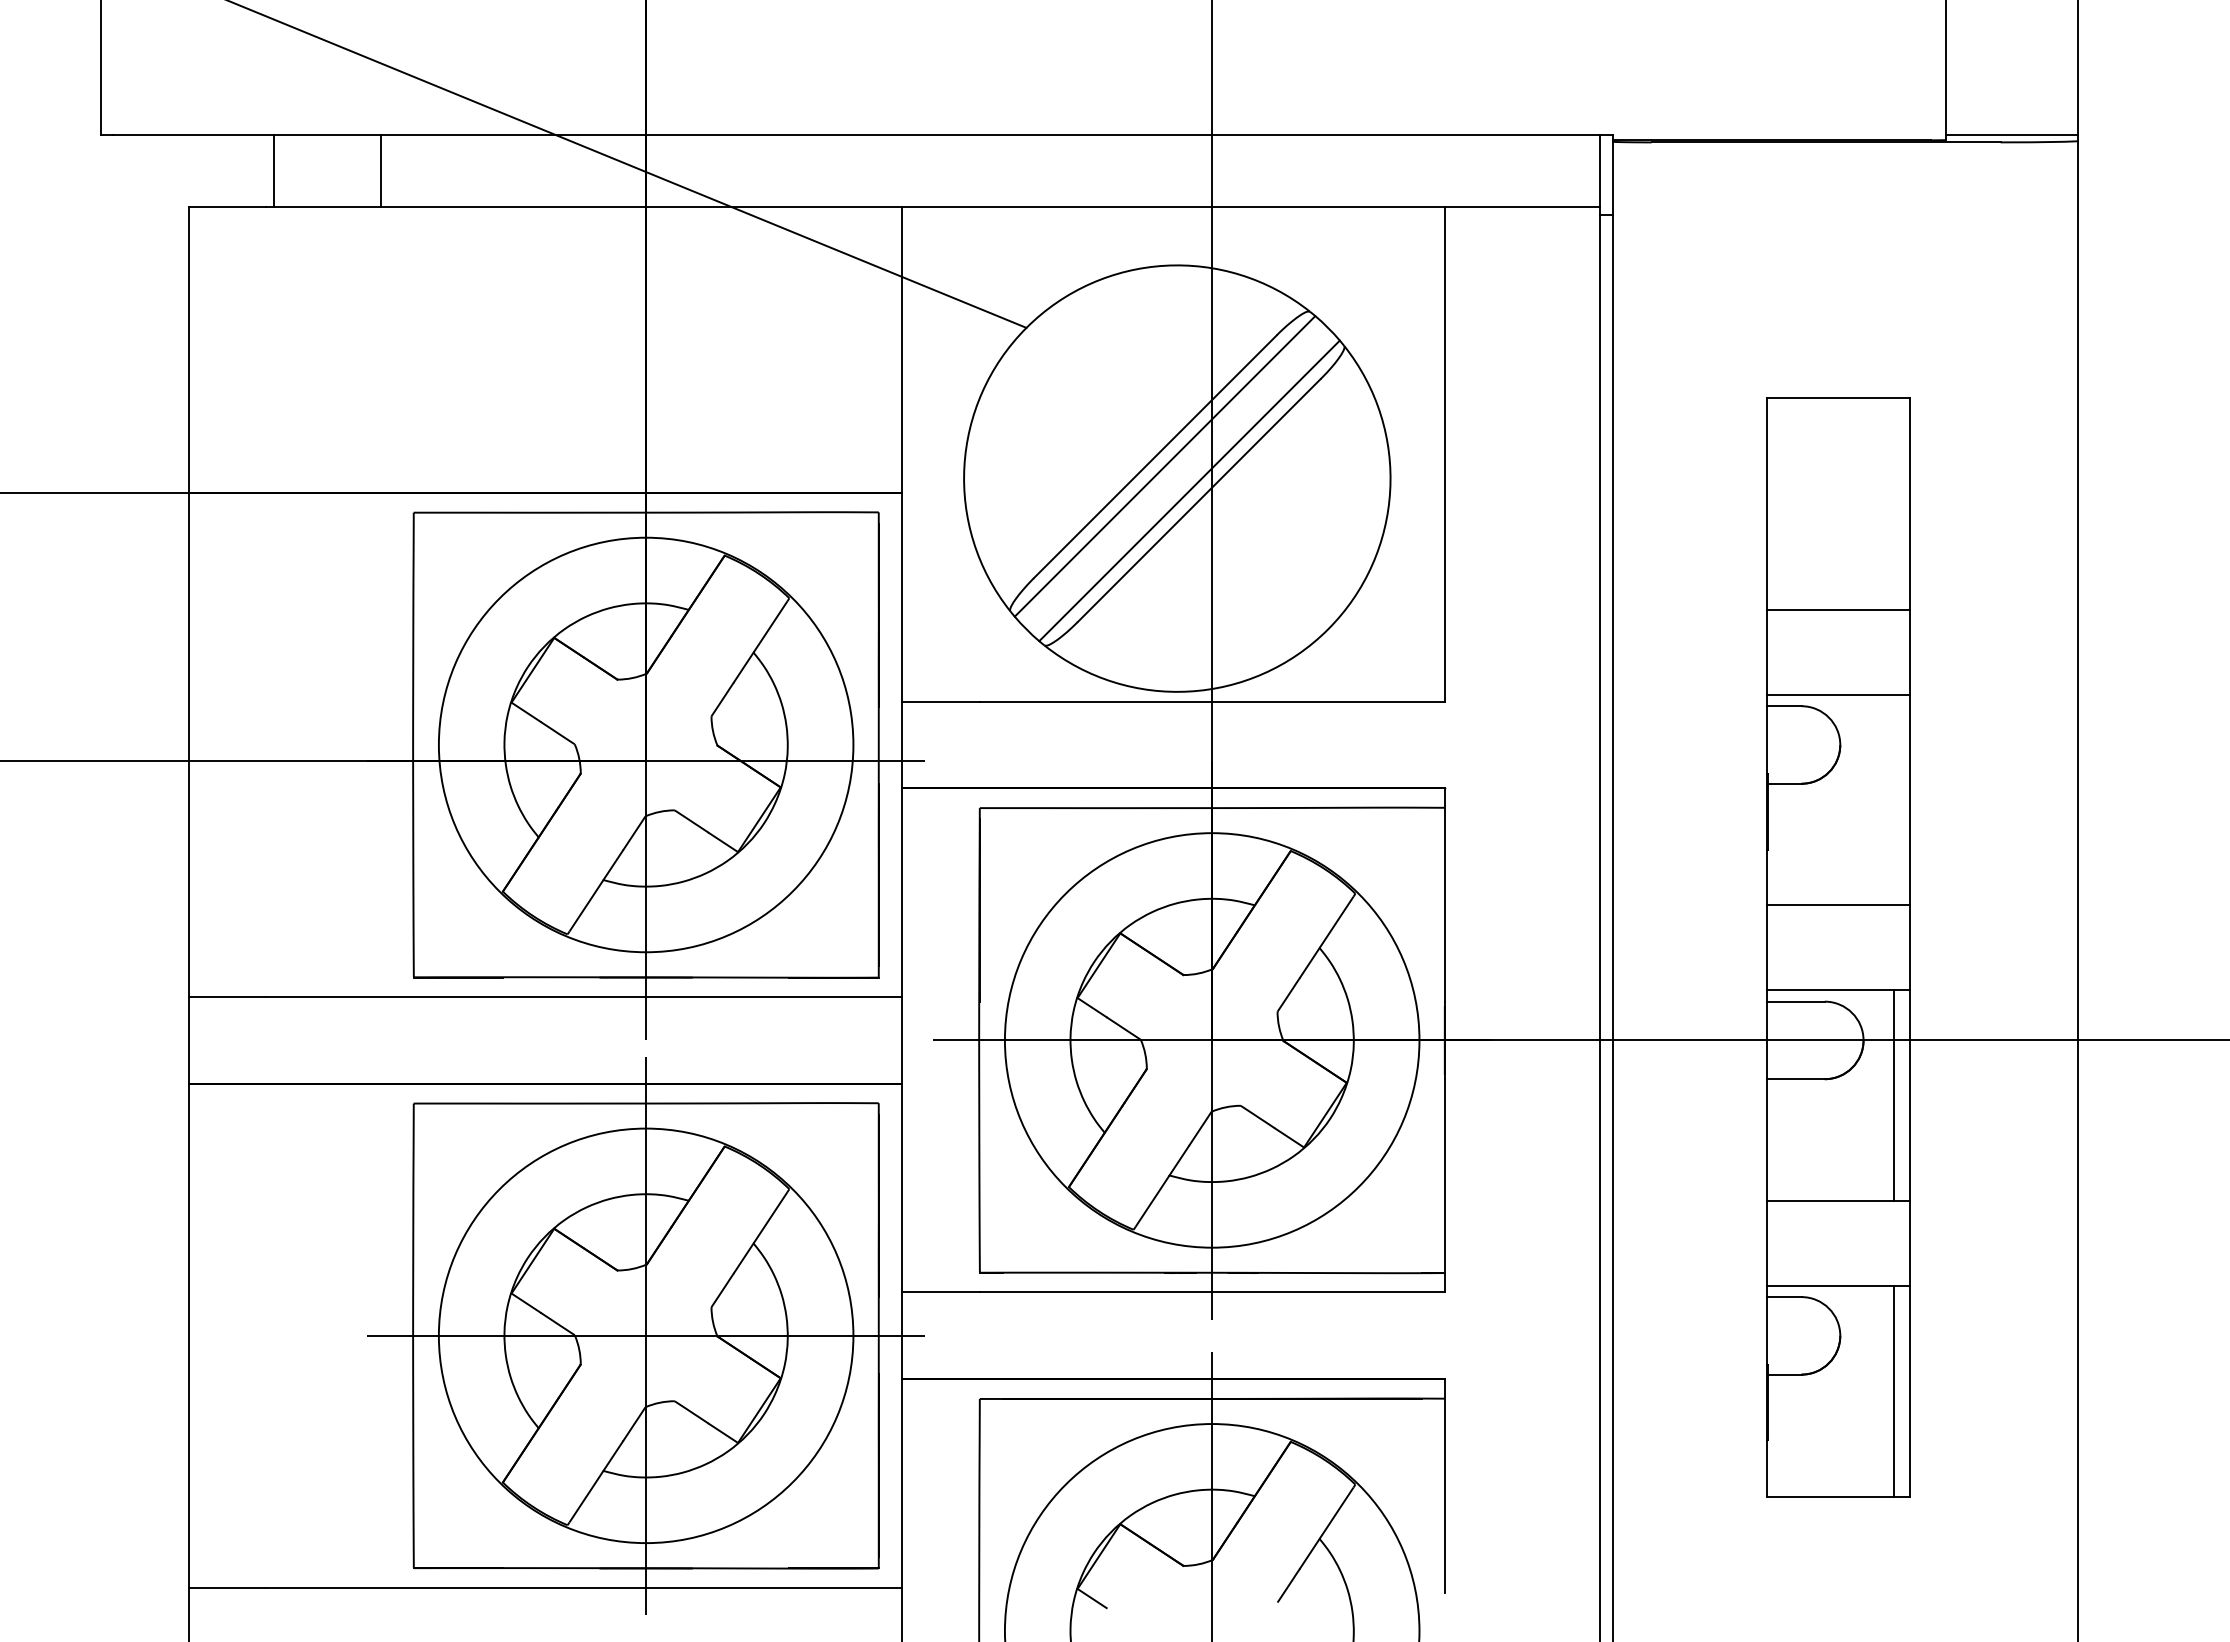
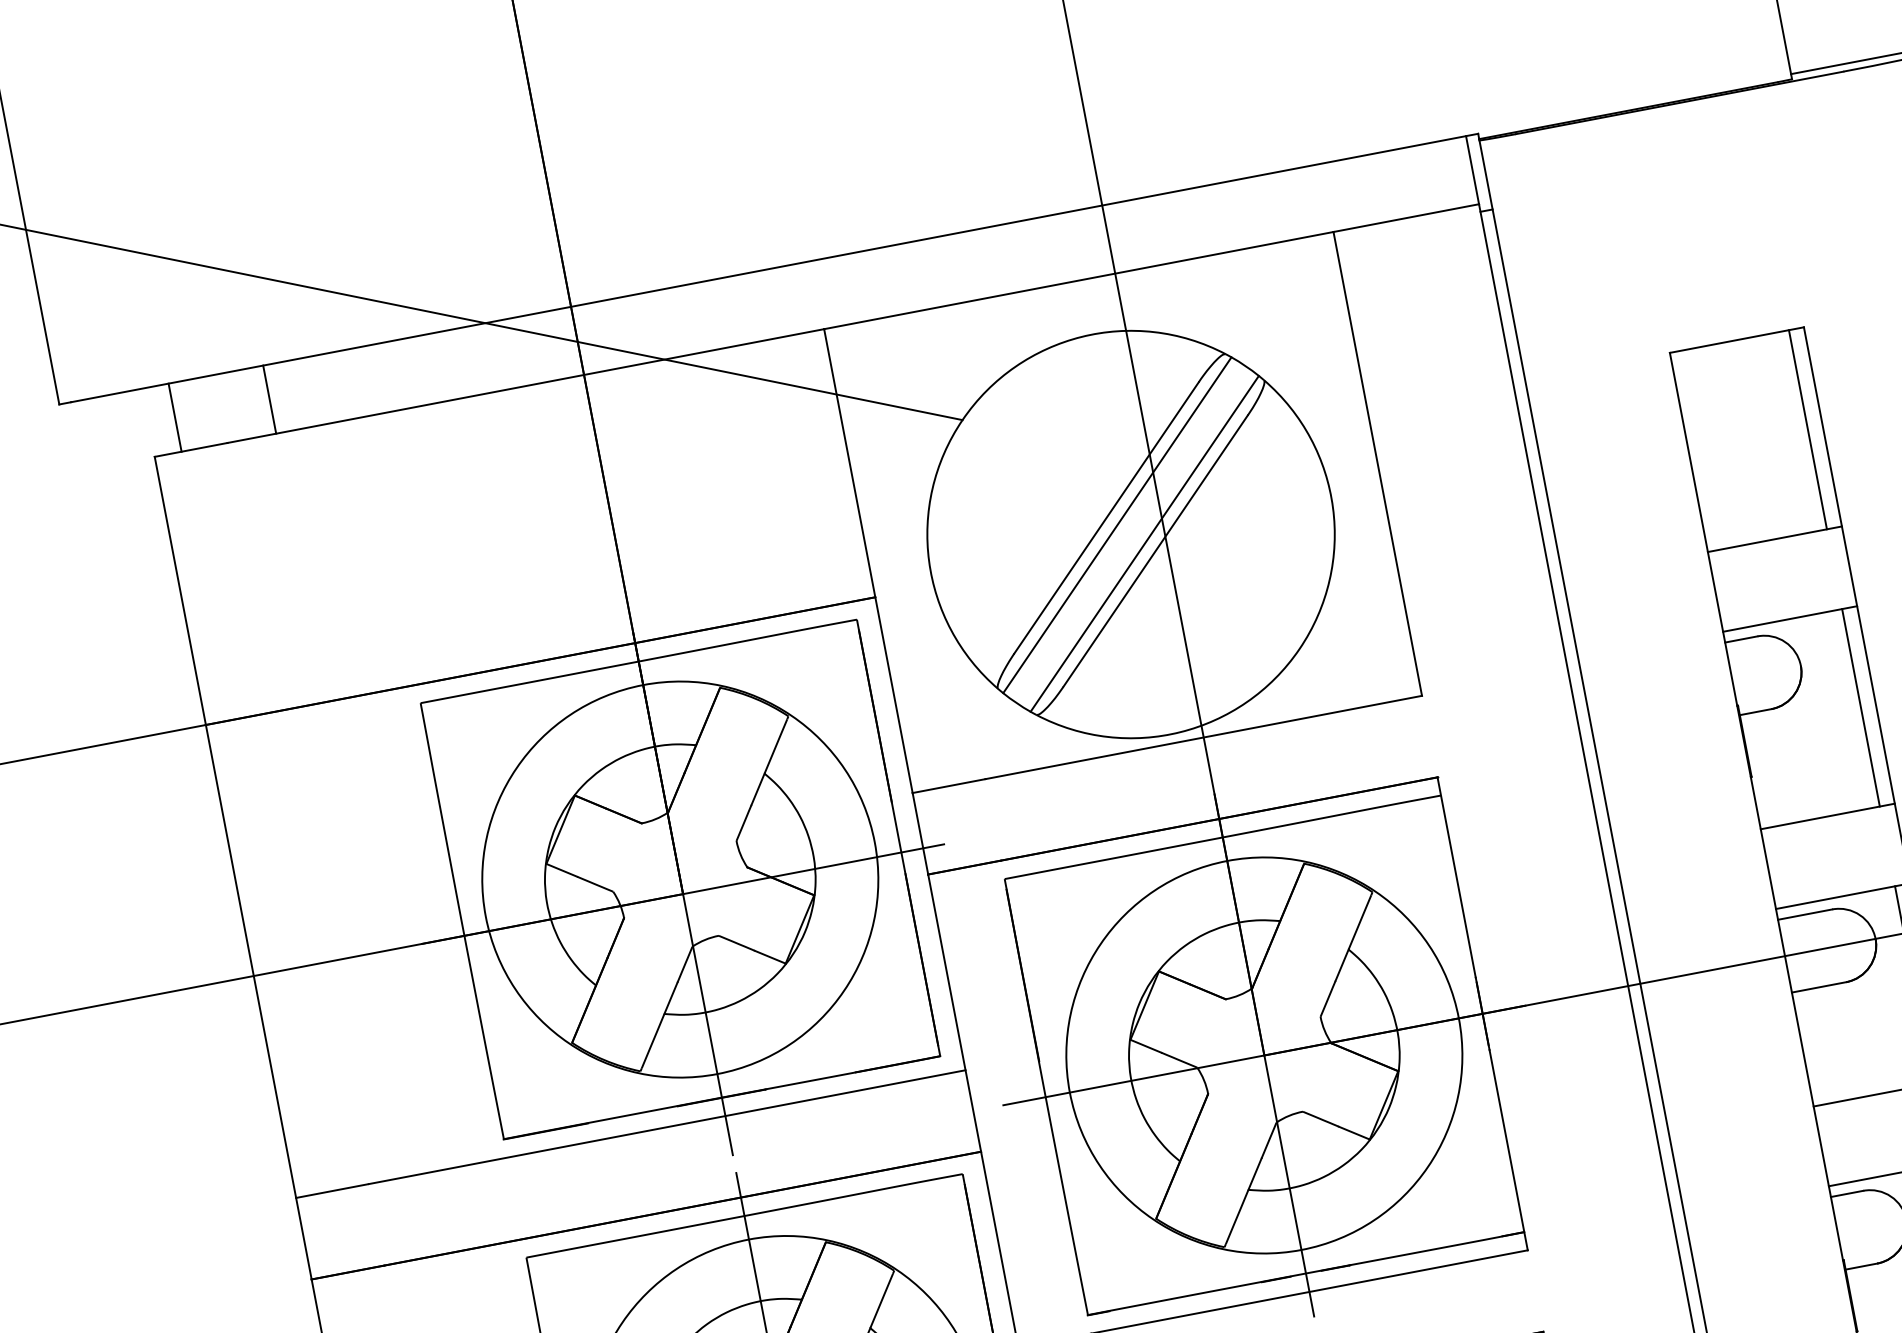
line: (274, 170) -> (175, 417), moved
line: (381, 170) -> (270, 399), moved
line: (1893, 503) -> (1807, 429), added
line: (1893, 799) -> (1860, 707), added

